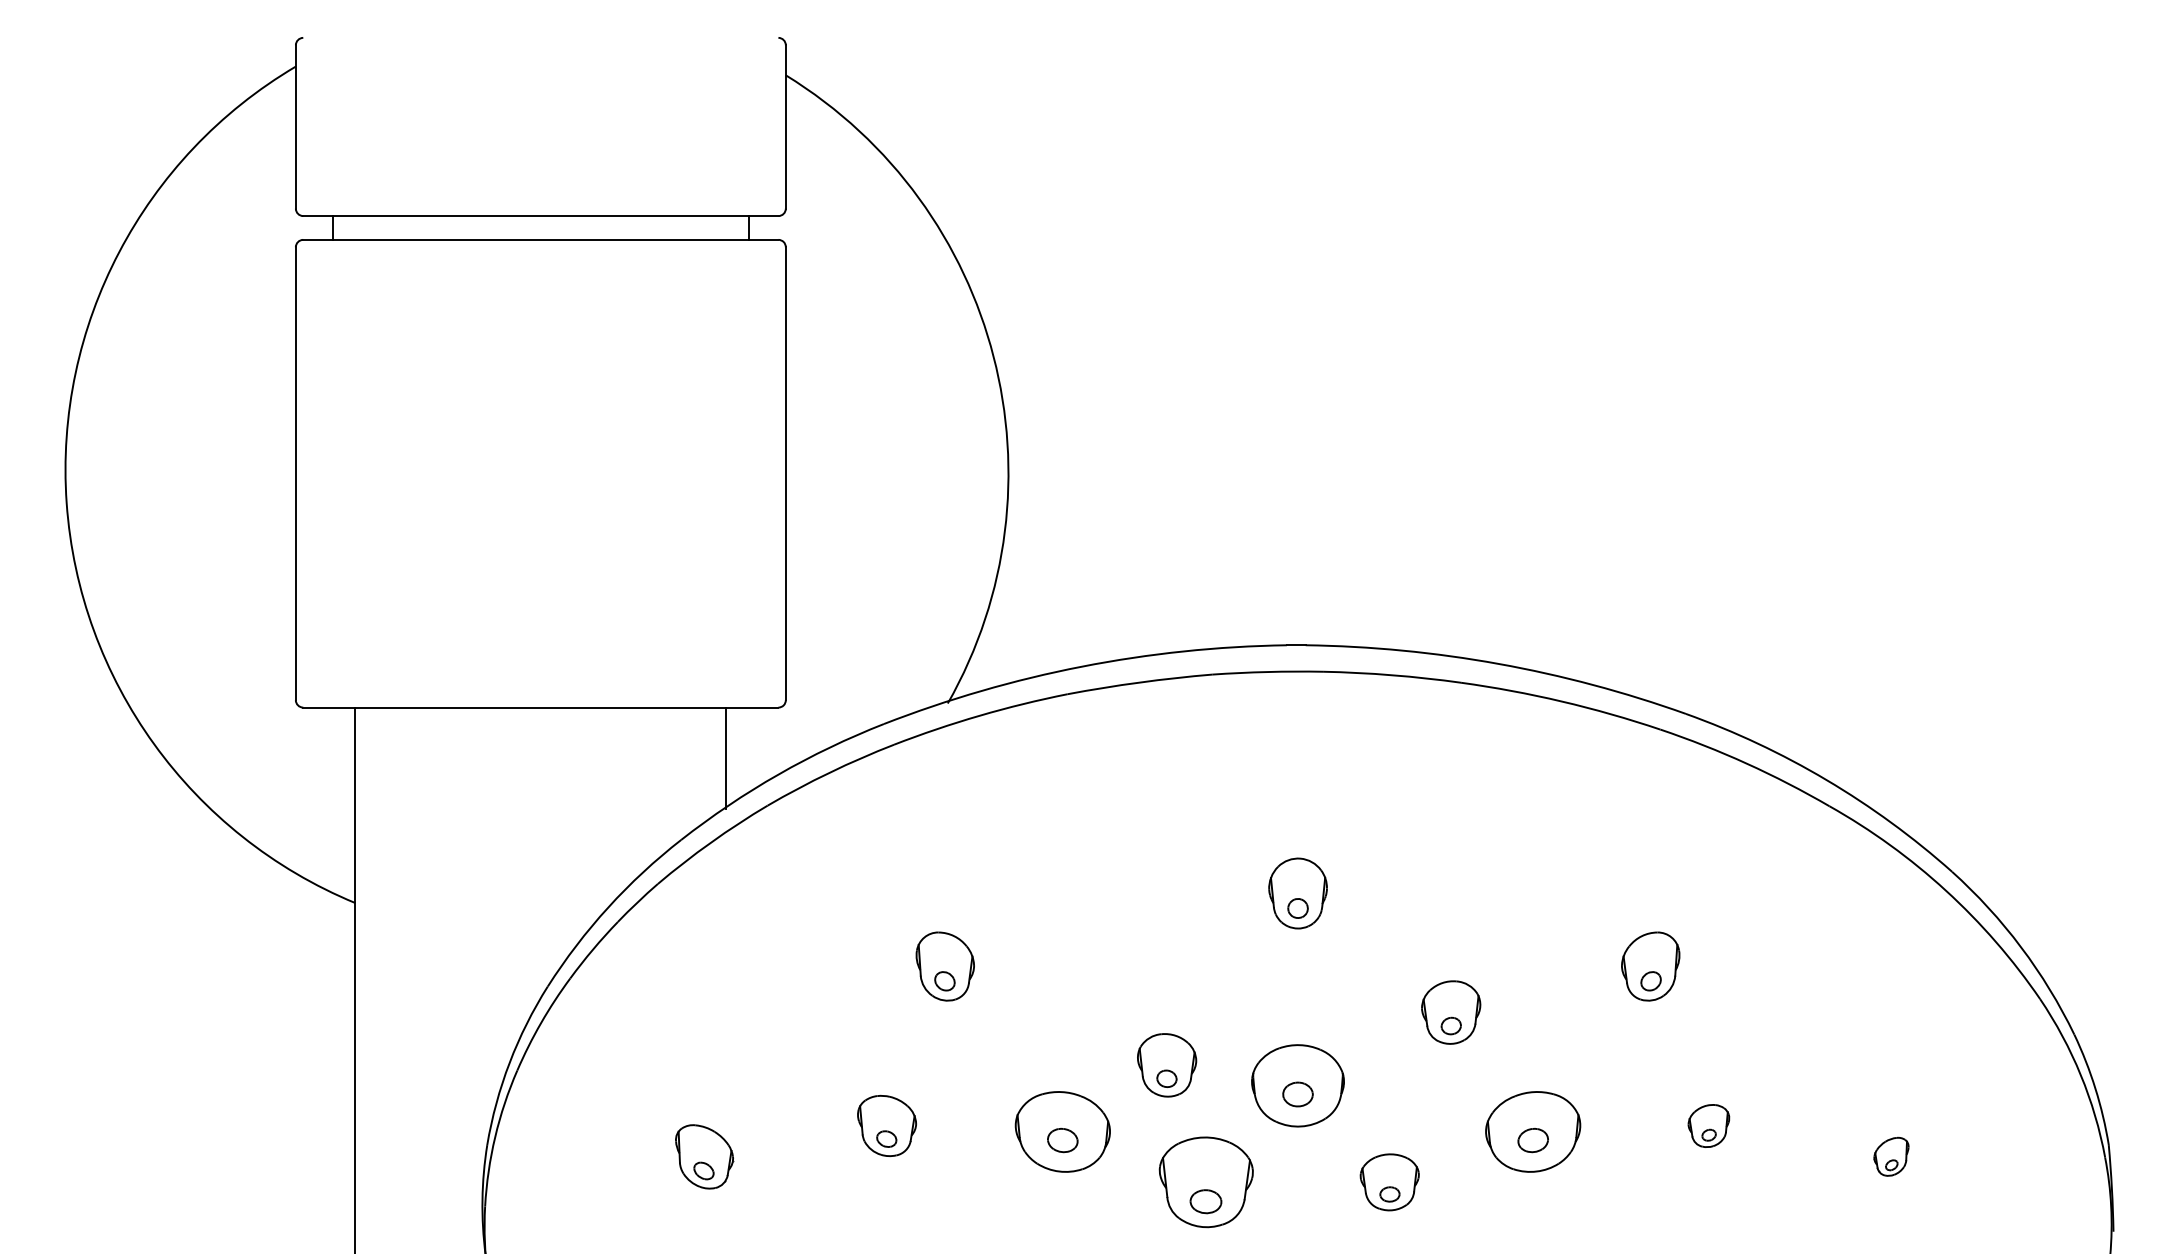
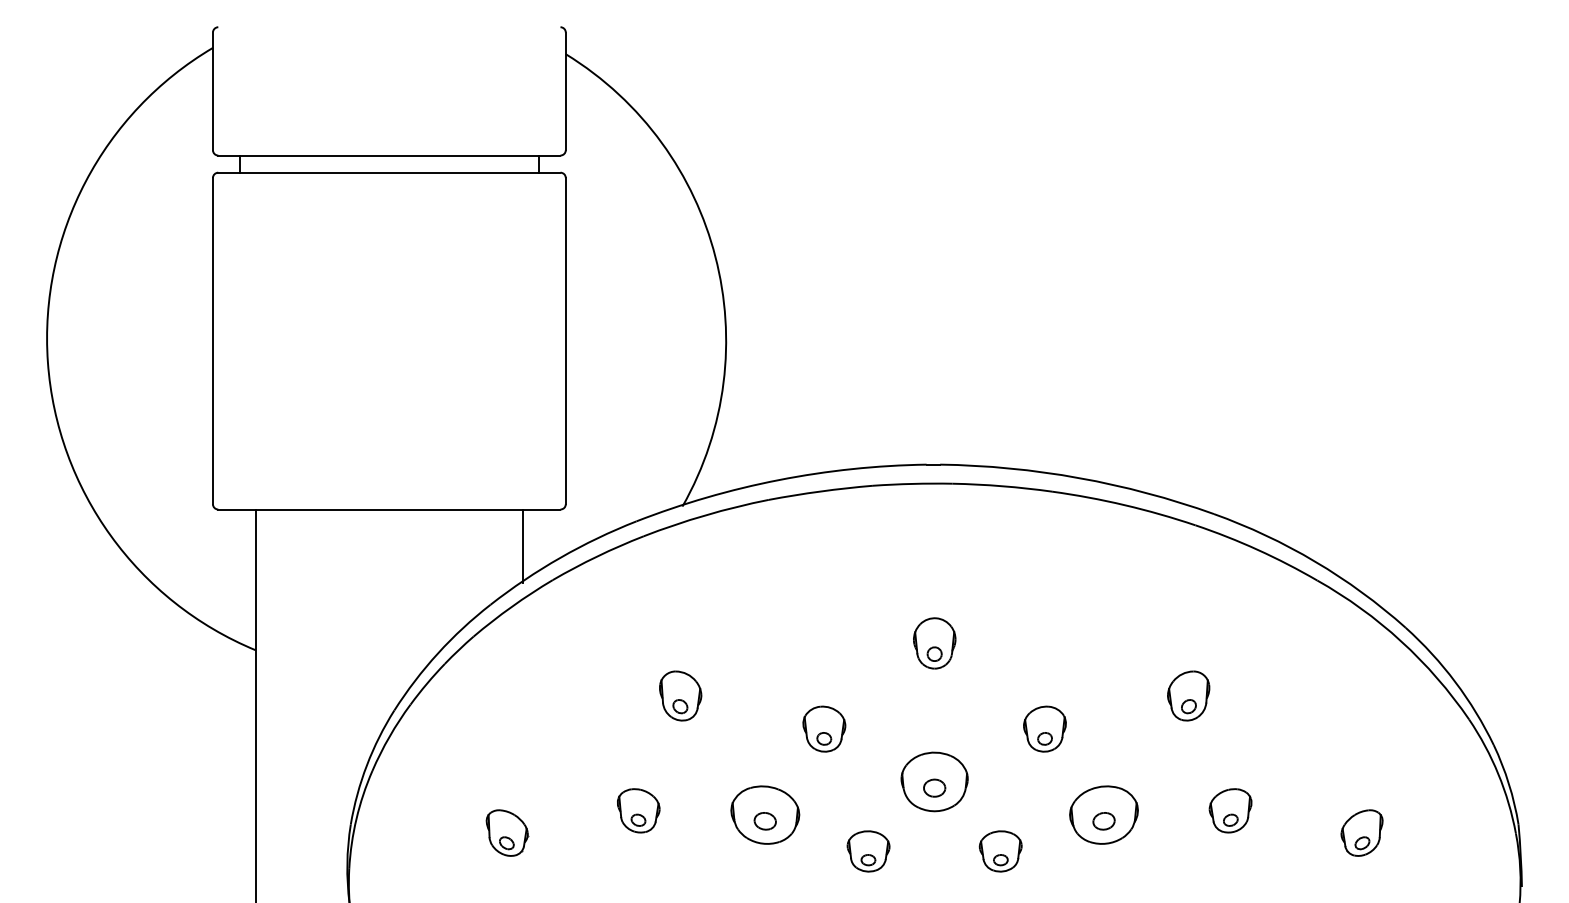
part: (1167, 1064) -> (824, 728), moved
part: (1708, 1125) -> (1230, 810), size x1.43
part: (1890, 1156) -> (1361, 832), size x1.67
part: (1206, 1182) -> (868, 851), size x0.62

